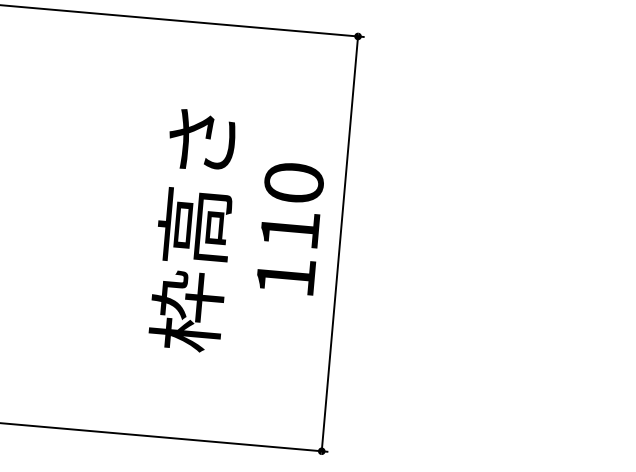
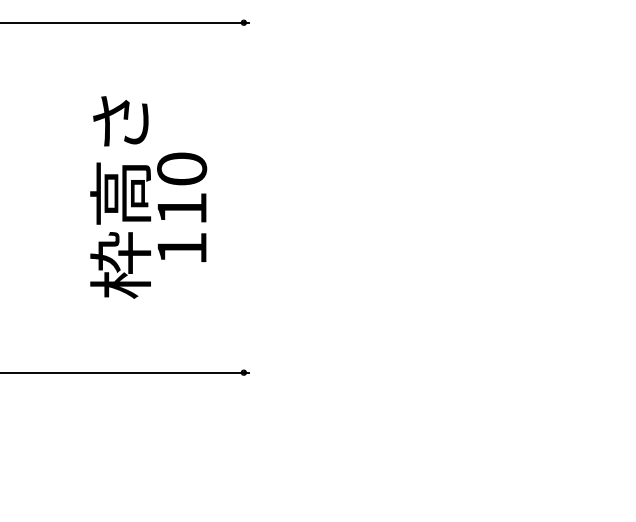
text: (290, 227) -> (182, 206), moved
line: (339, 243) -> (243, 197), removed

